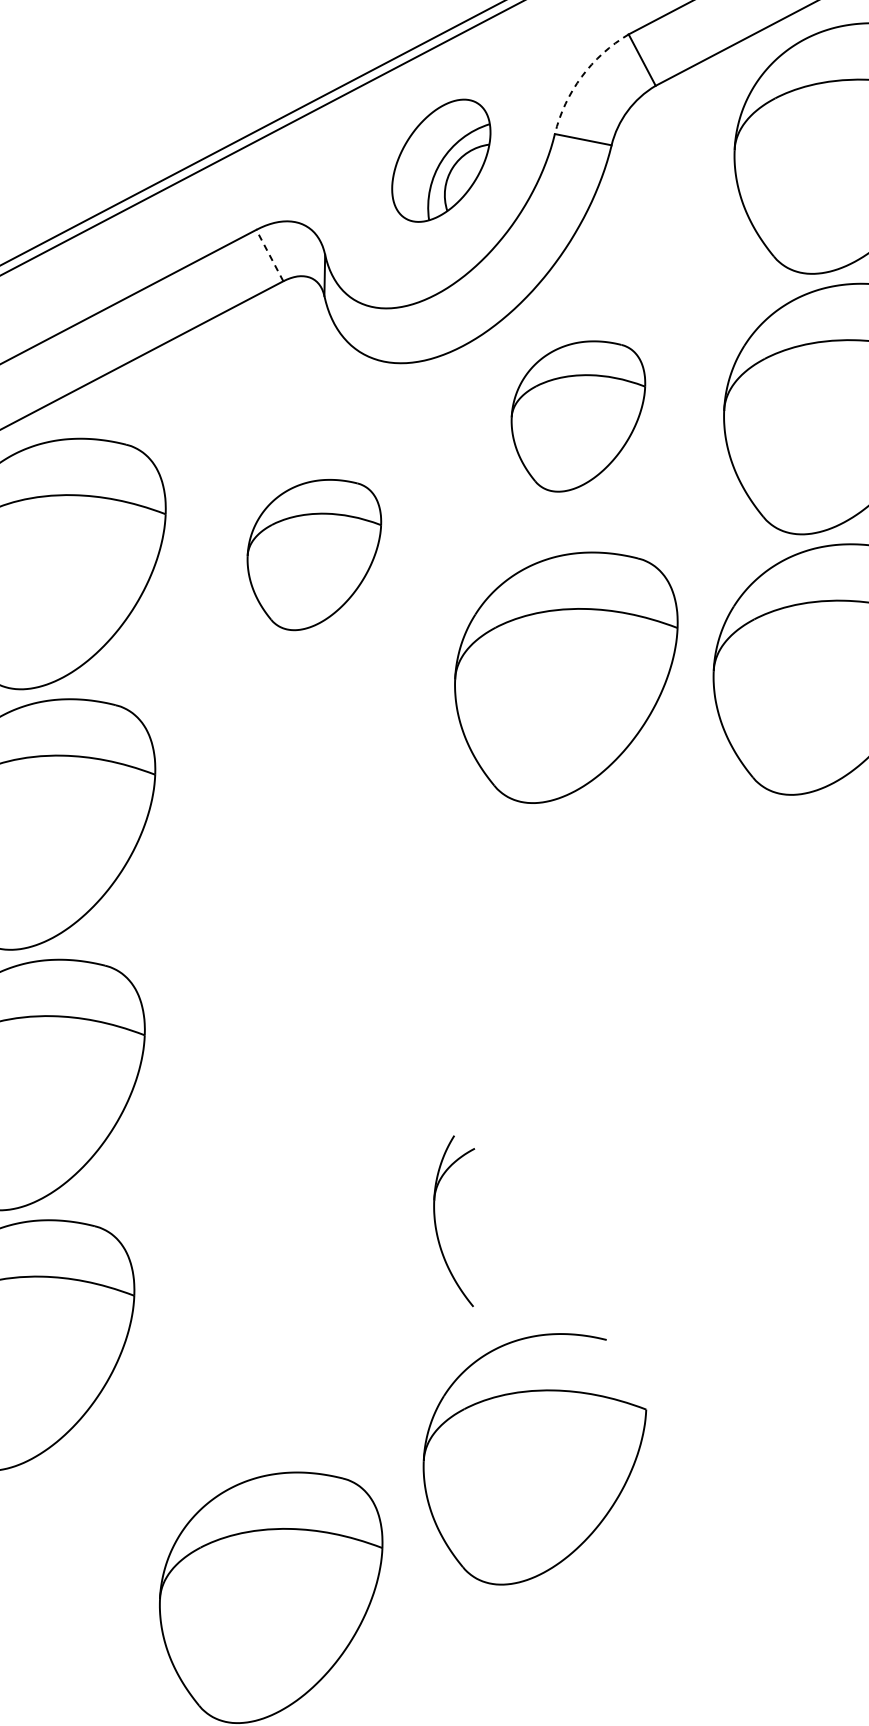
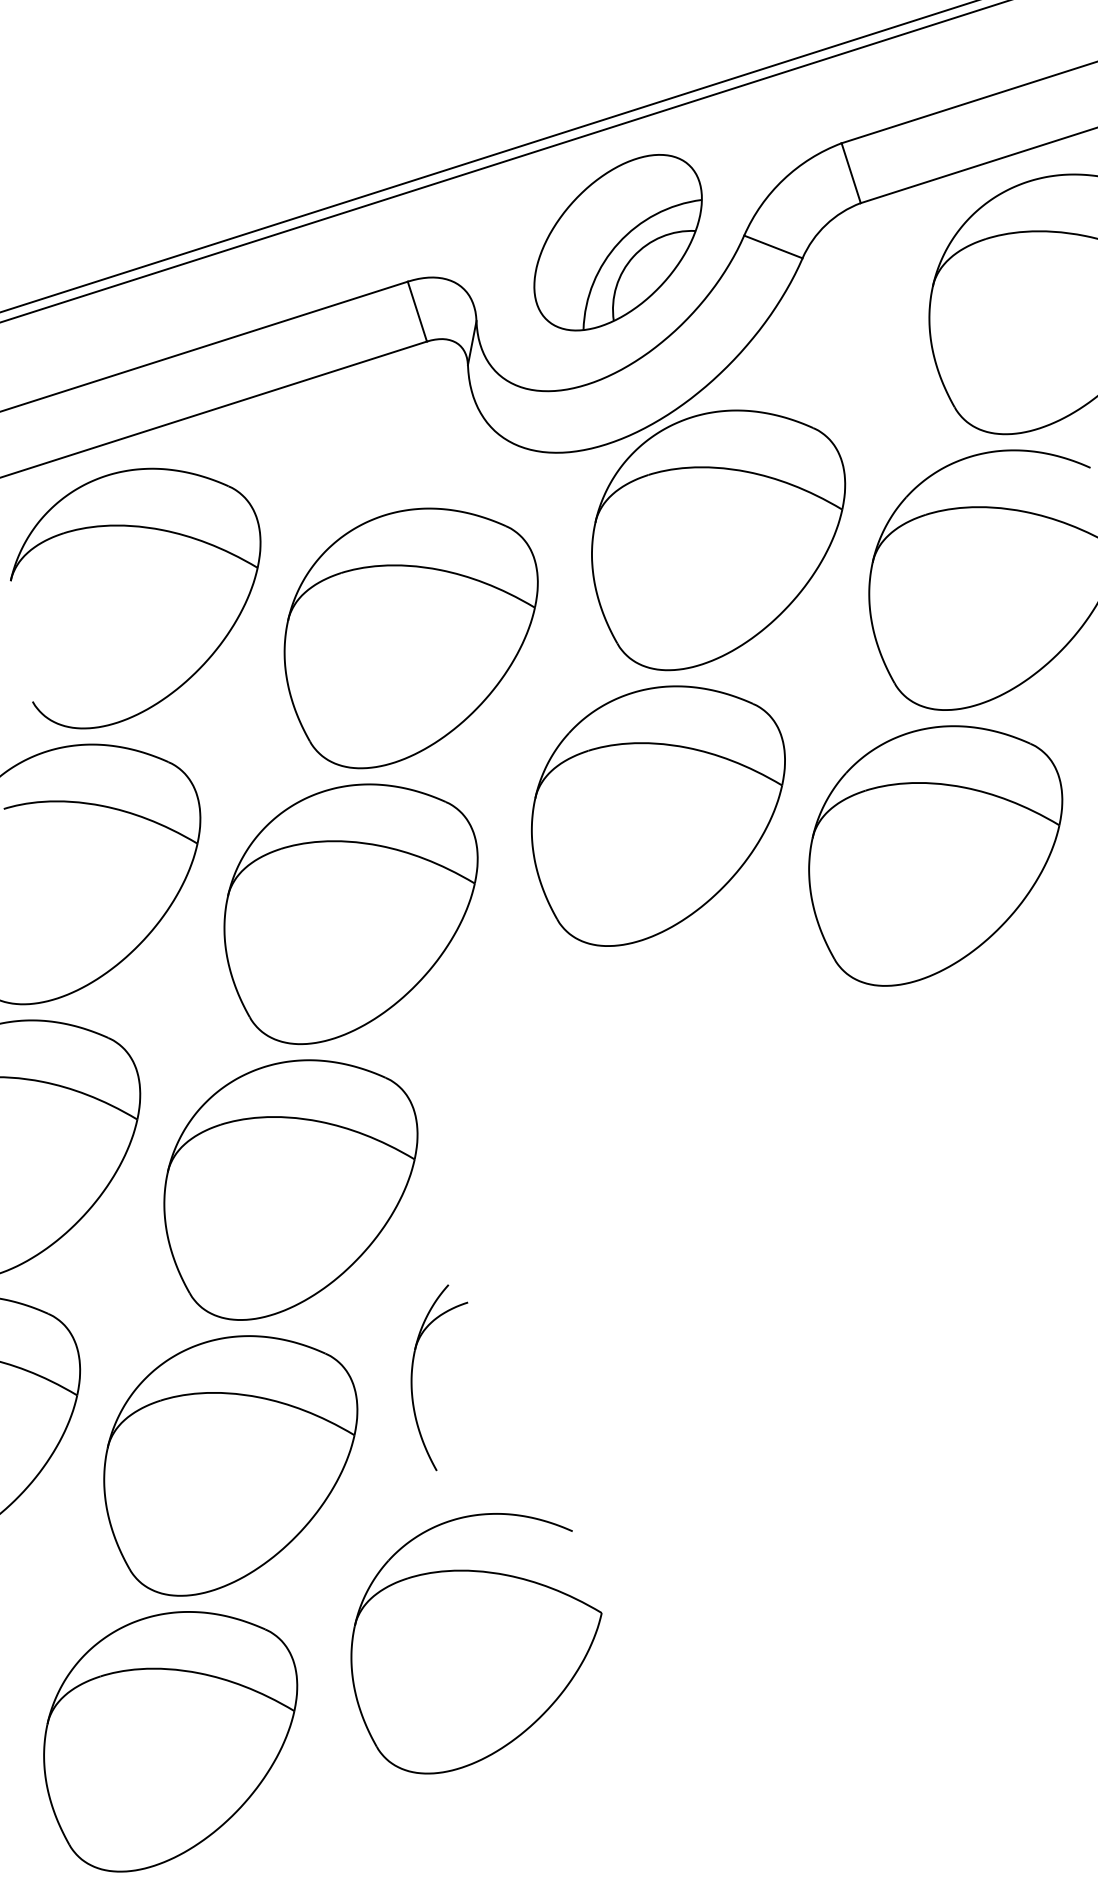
arc: (581, 76) -> (783, 179), dashed -> solid
part: (440, 160) -> (617, 242), size x1.43
line: (269, 255) -> (417, 311), dashed -> solid
part: (580, 415) -> (718, 540), size x1.67
part: (316, 553) -> (410, 638), size x1.67
part: (305, 814) -> (350, 914), added
part: (295, 1074) -> (290, 1189), added
part: (284, 1334) -> (230, 1465), added

